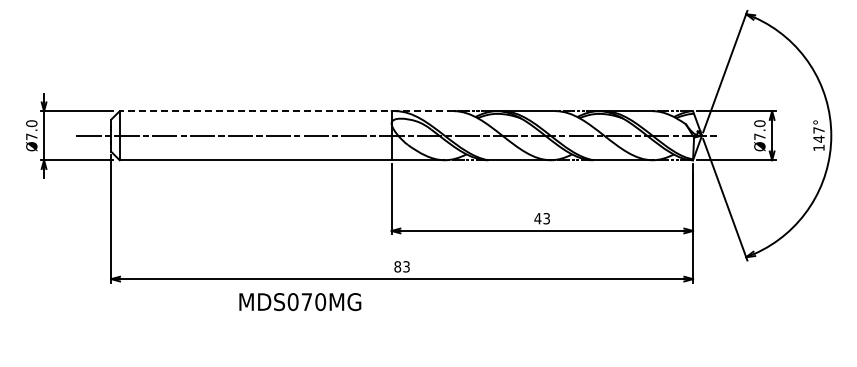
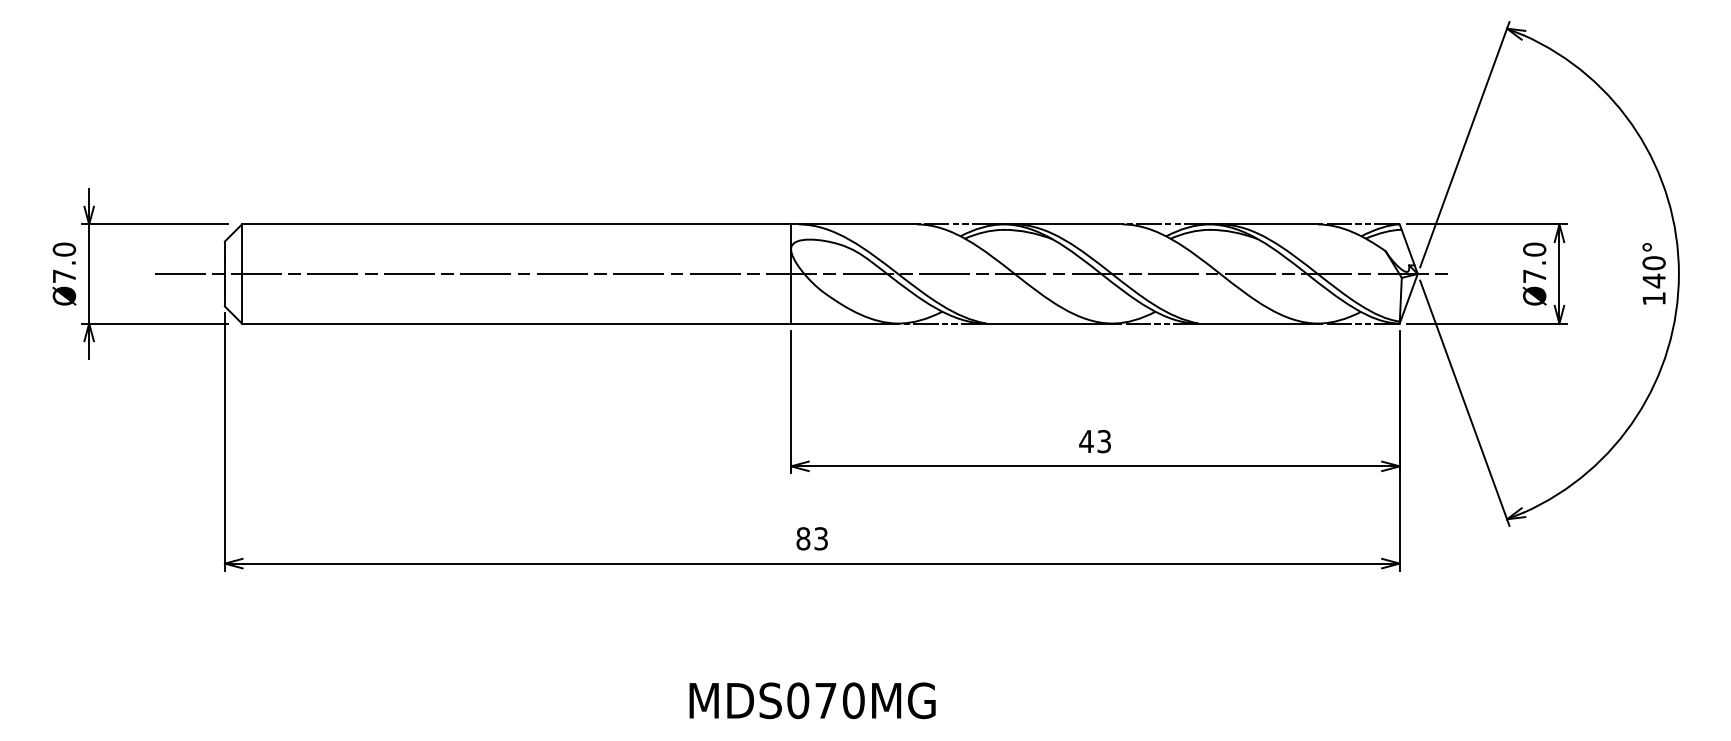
line: (286, 111) -> (578, 225), dashed -> solid
text: (818, 129) -> (1653, 261), 147° -> 140°
text: (300, 302) -> (812, 701), moved

